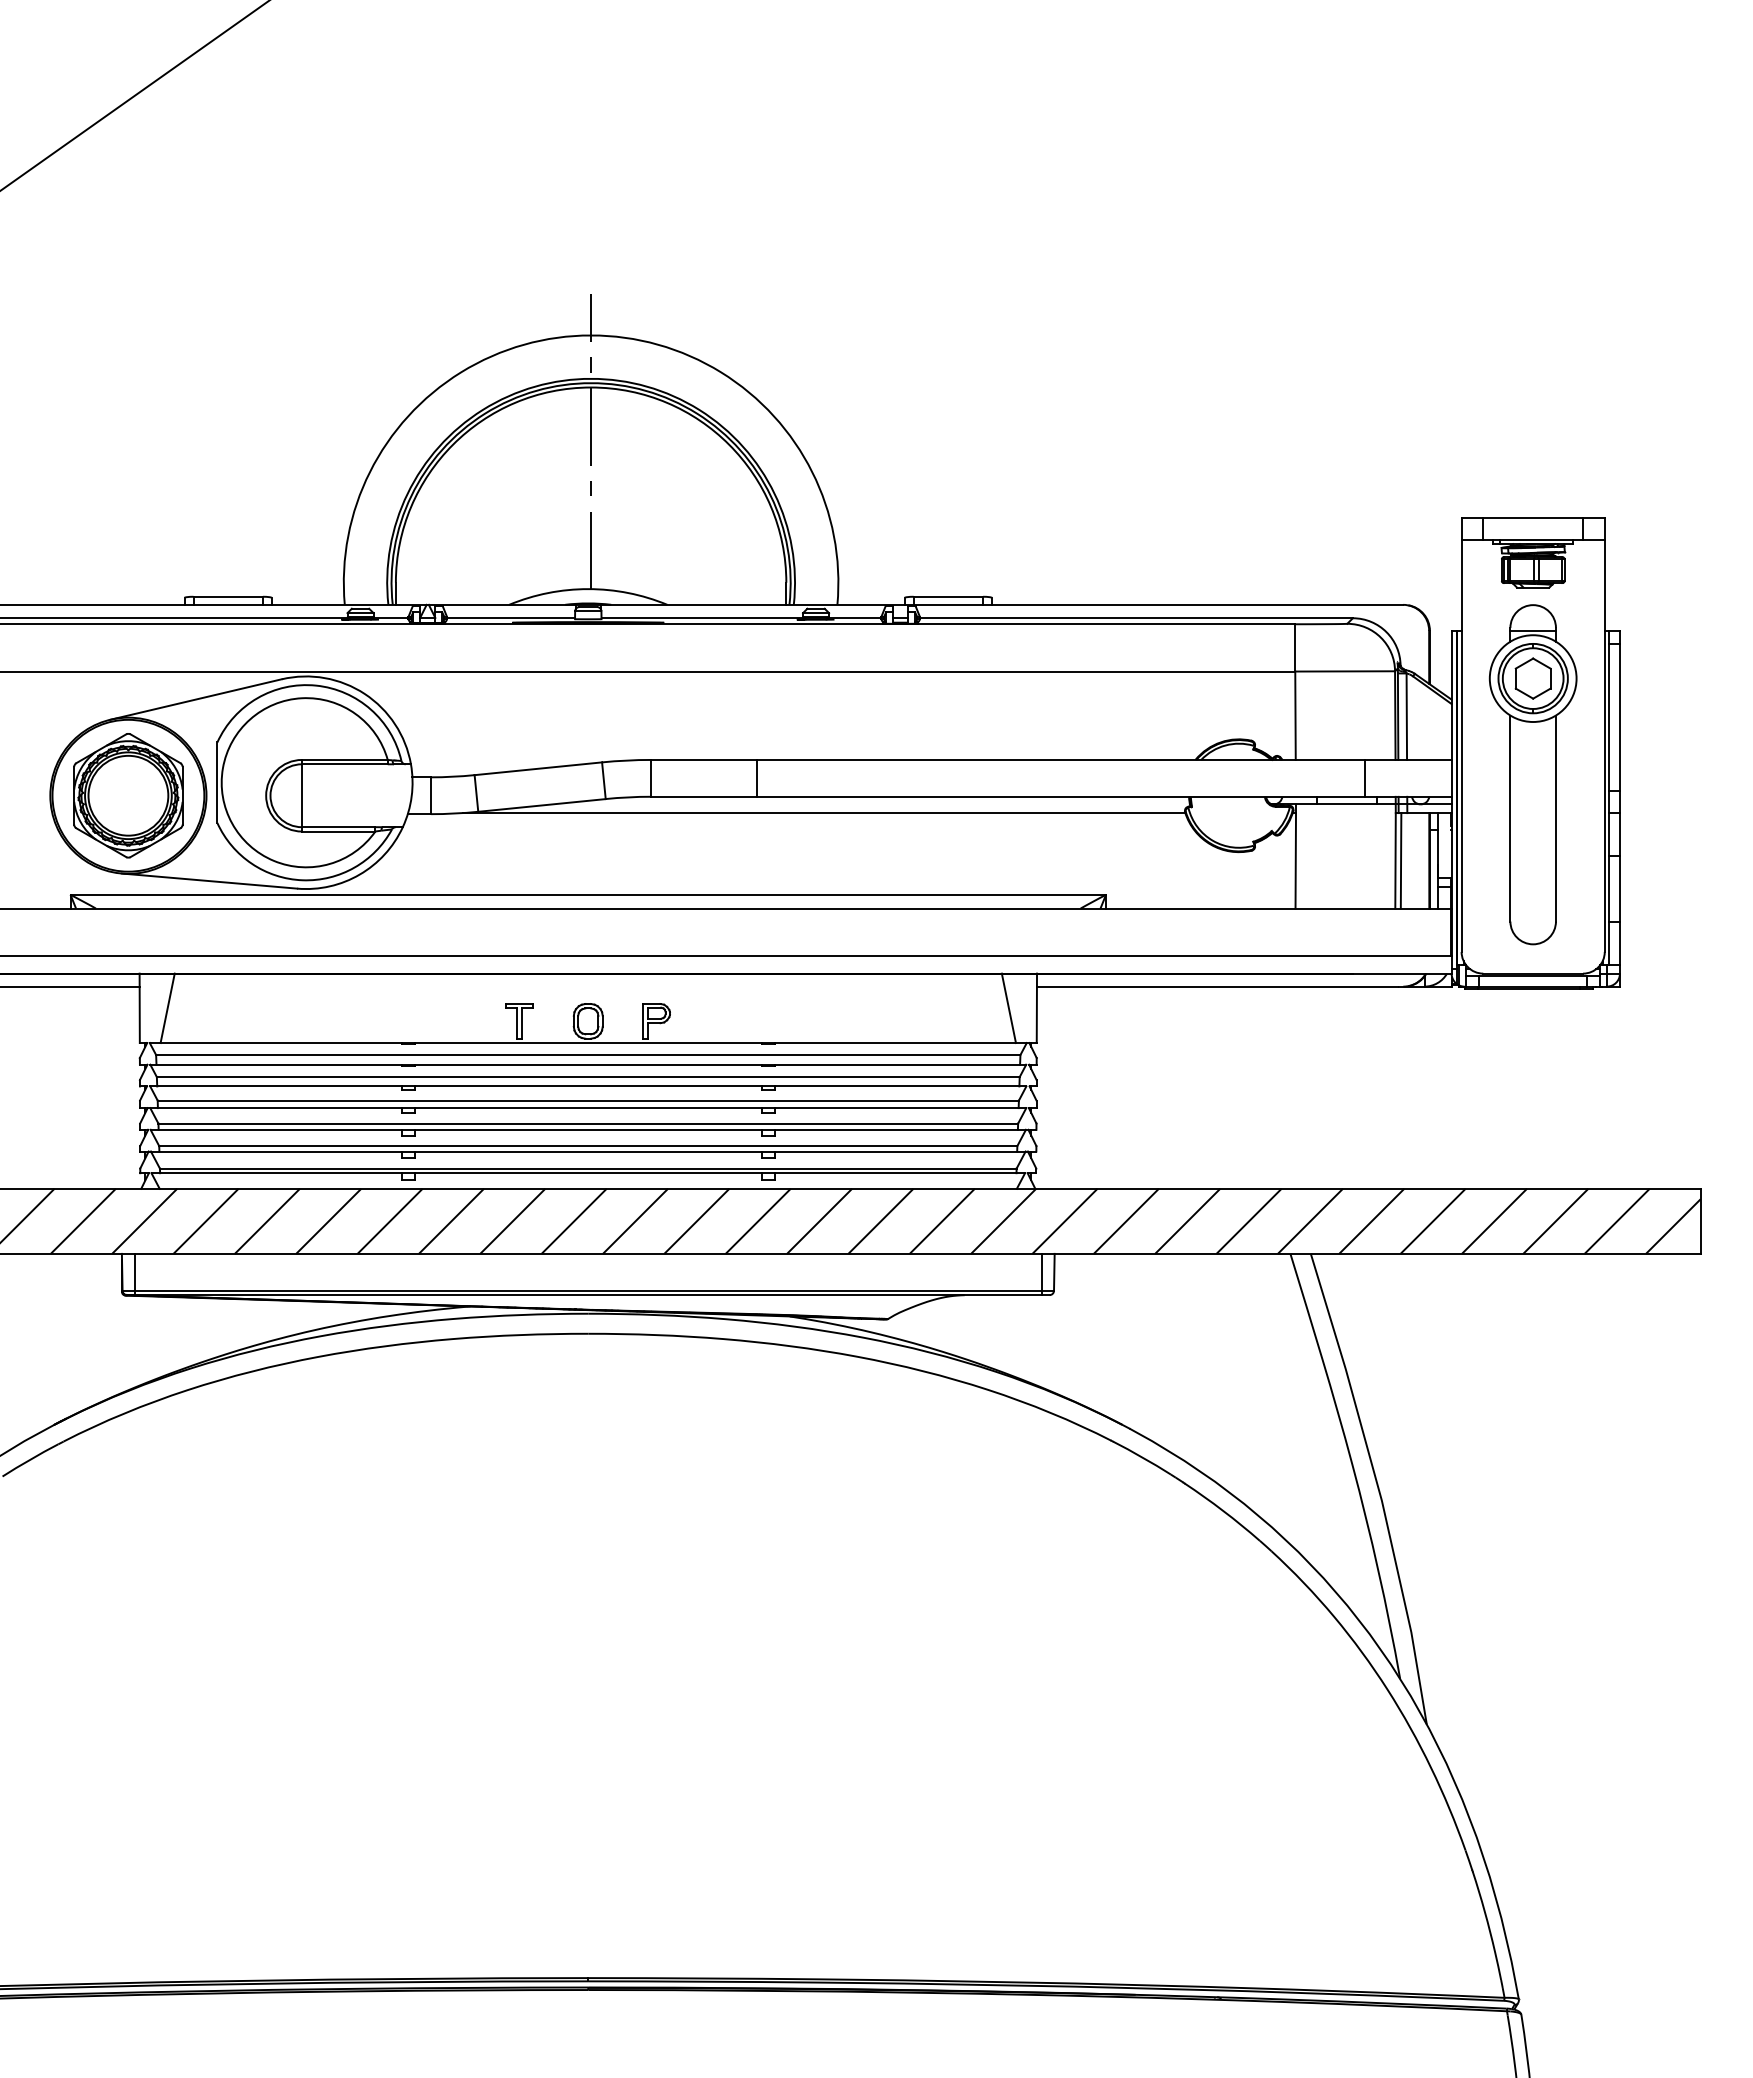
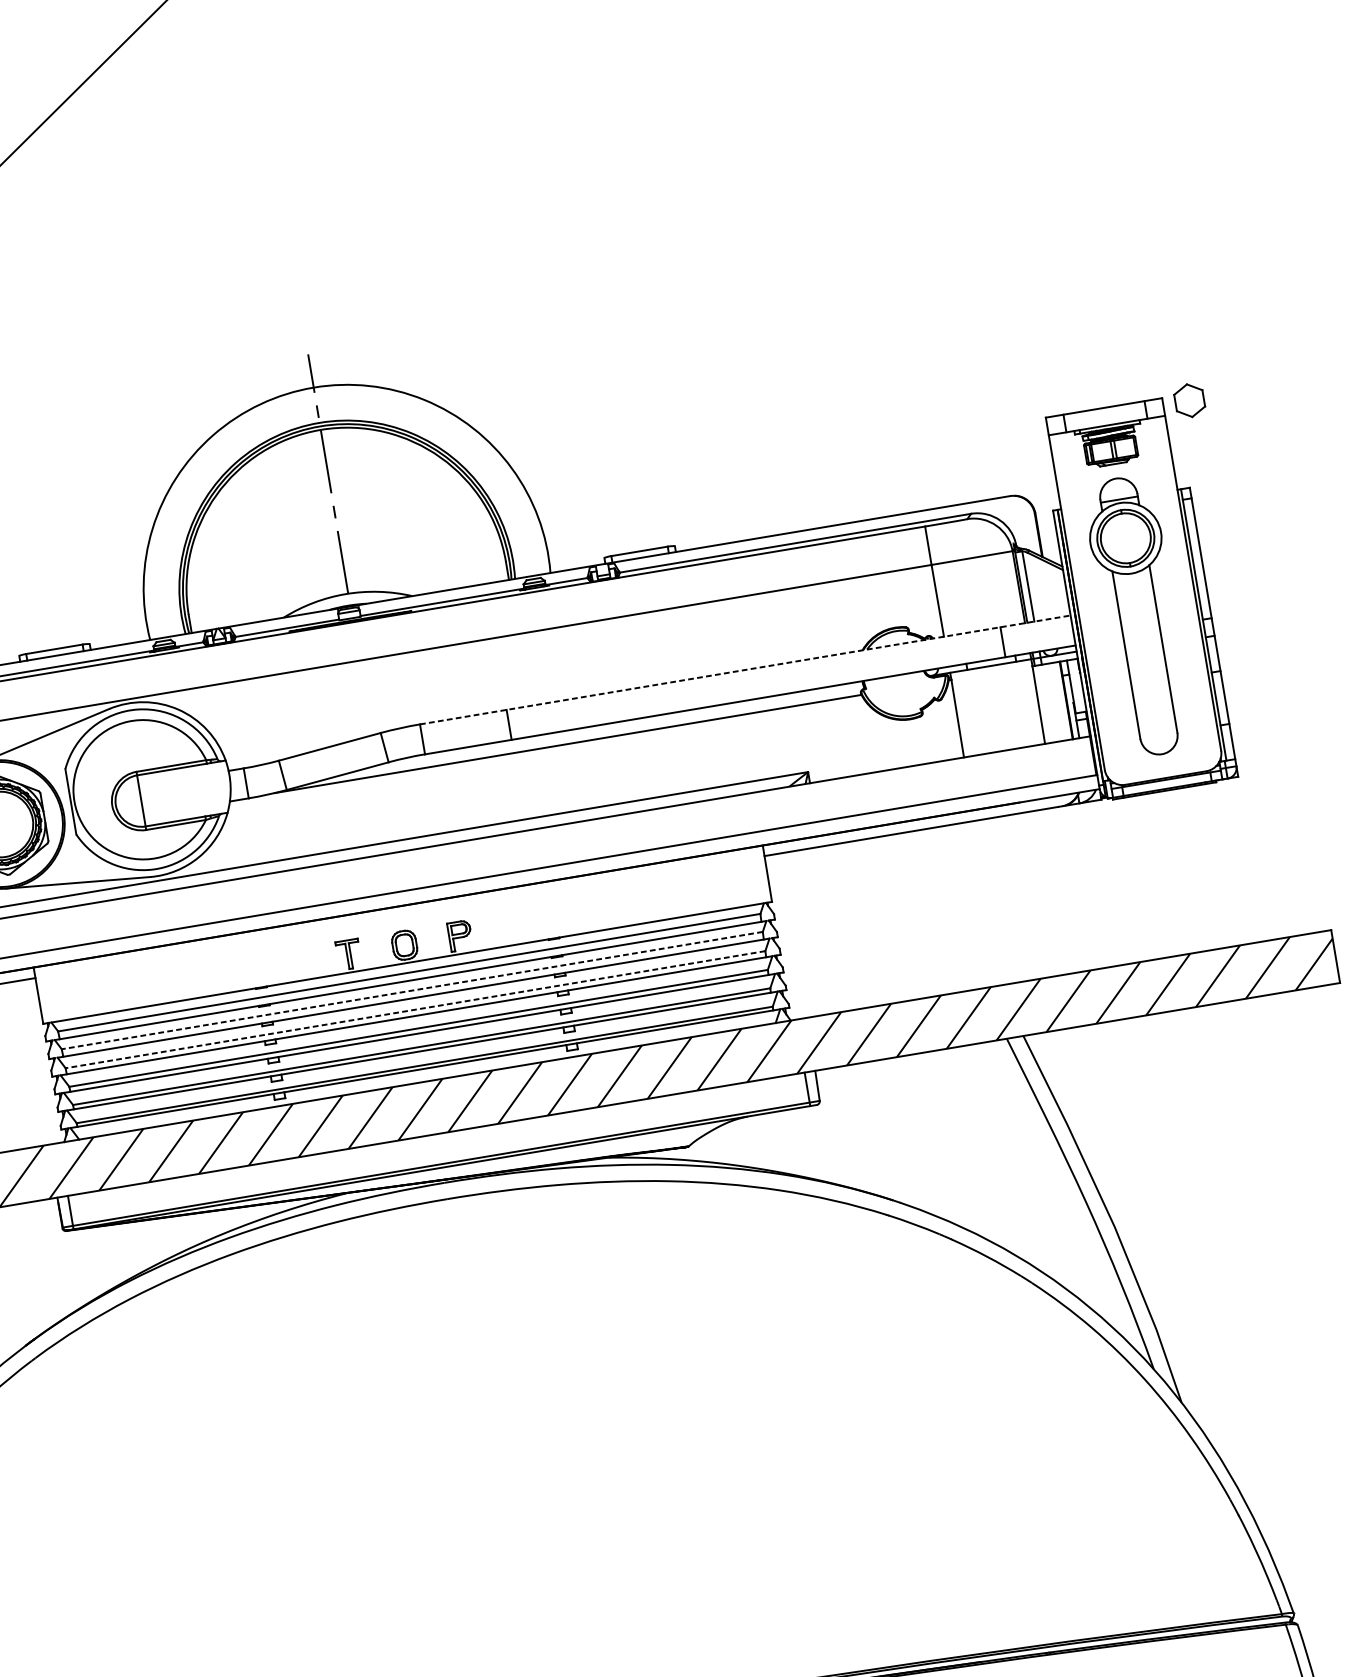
part: (1532, 678) -> (1189, 400), moved
line: (1051, 759) -> (745, 669), solid -> dashed
line: (1400, 860) -> (1042, 704), removed
line: (167, 1008) -> (61, 992), removed
line: (1008, 1008) -> (744, 877), removed
line: (587, 1077) -> (411, 991), solid -> dashed
line: (588, 1100) -> (415, 1009), solid -> dashed

